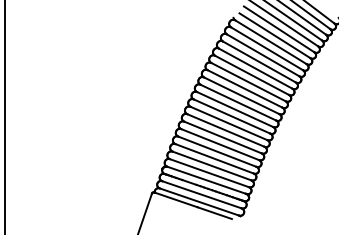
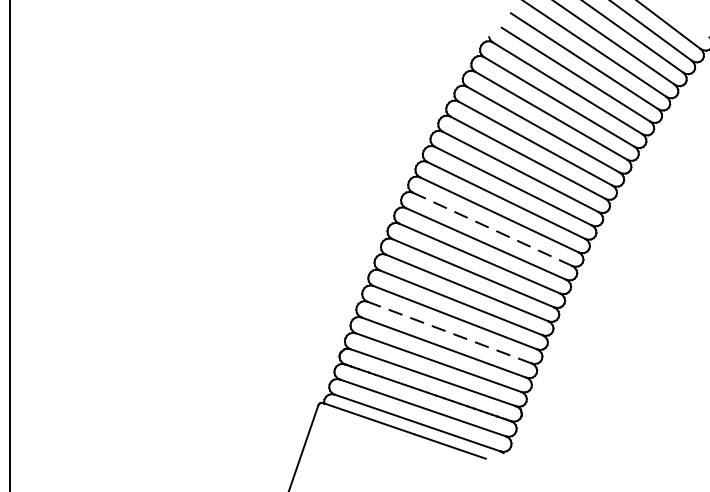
line: (235, 109) -> (493, 229), solid -> dashed
line: (214, 158) -> (449, 331), solid -> dashed

